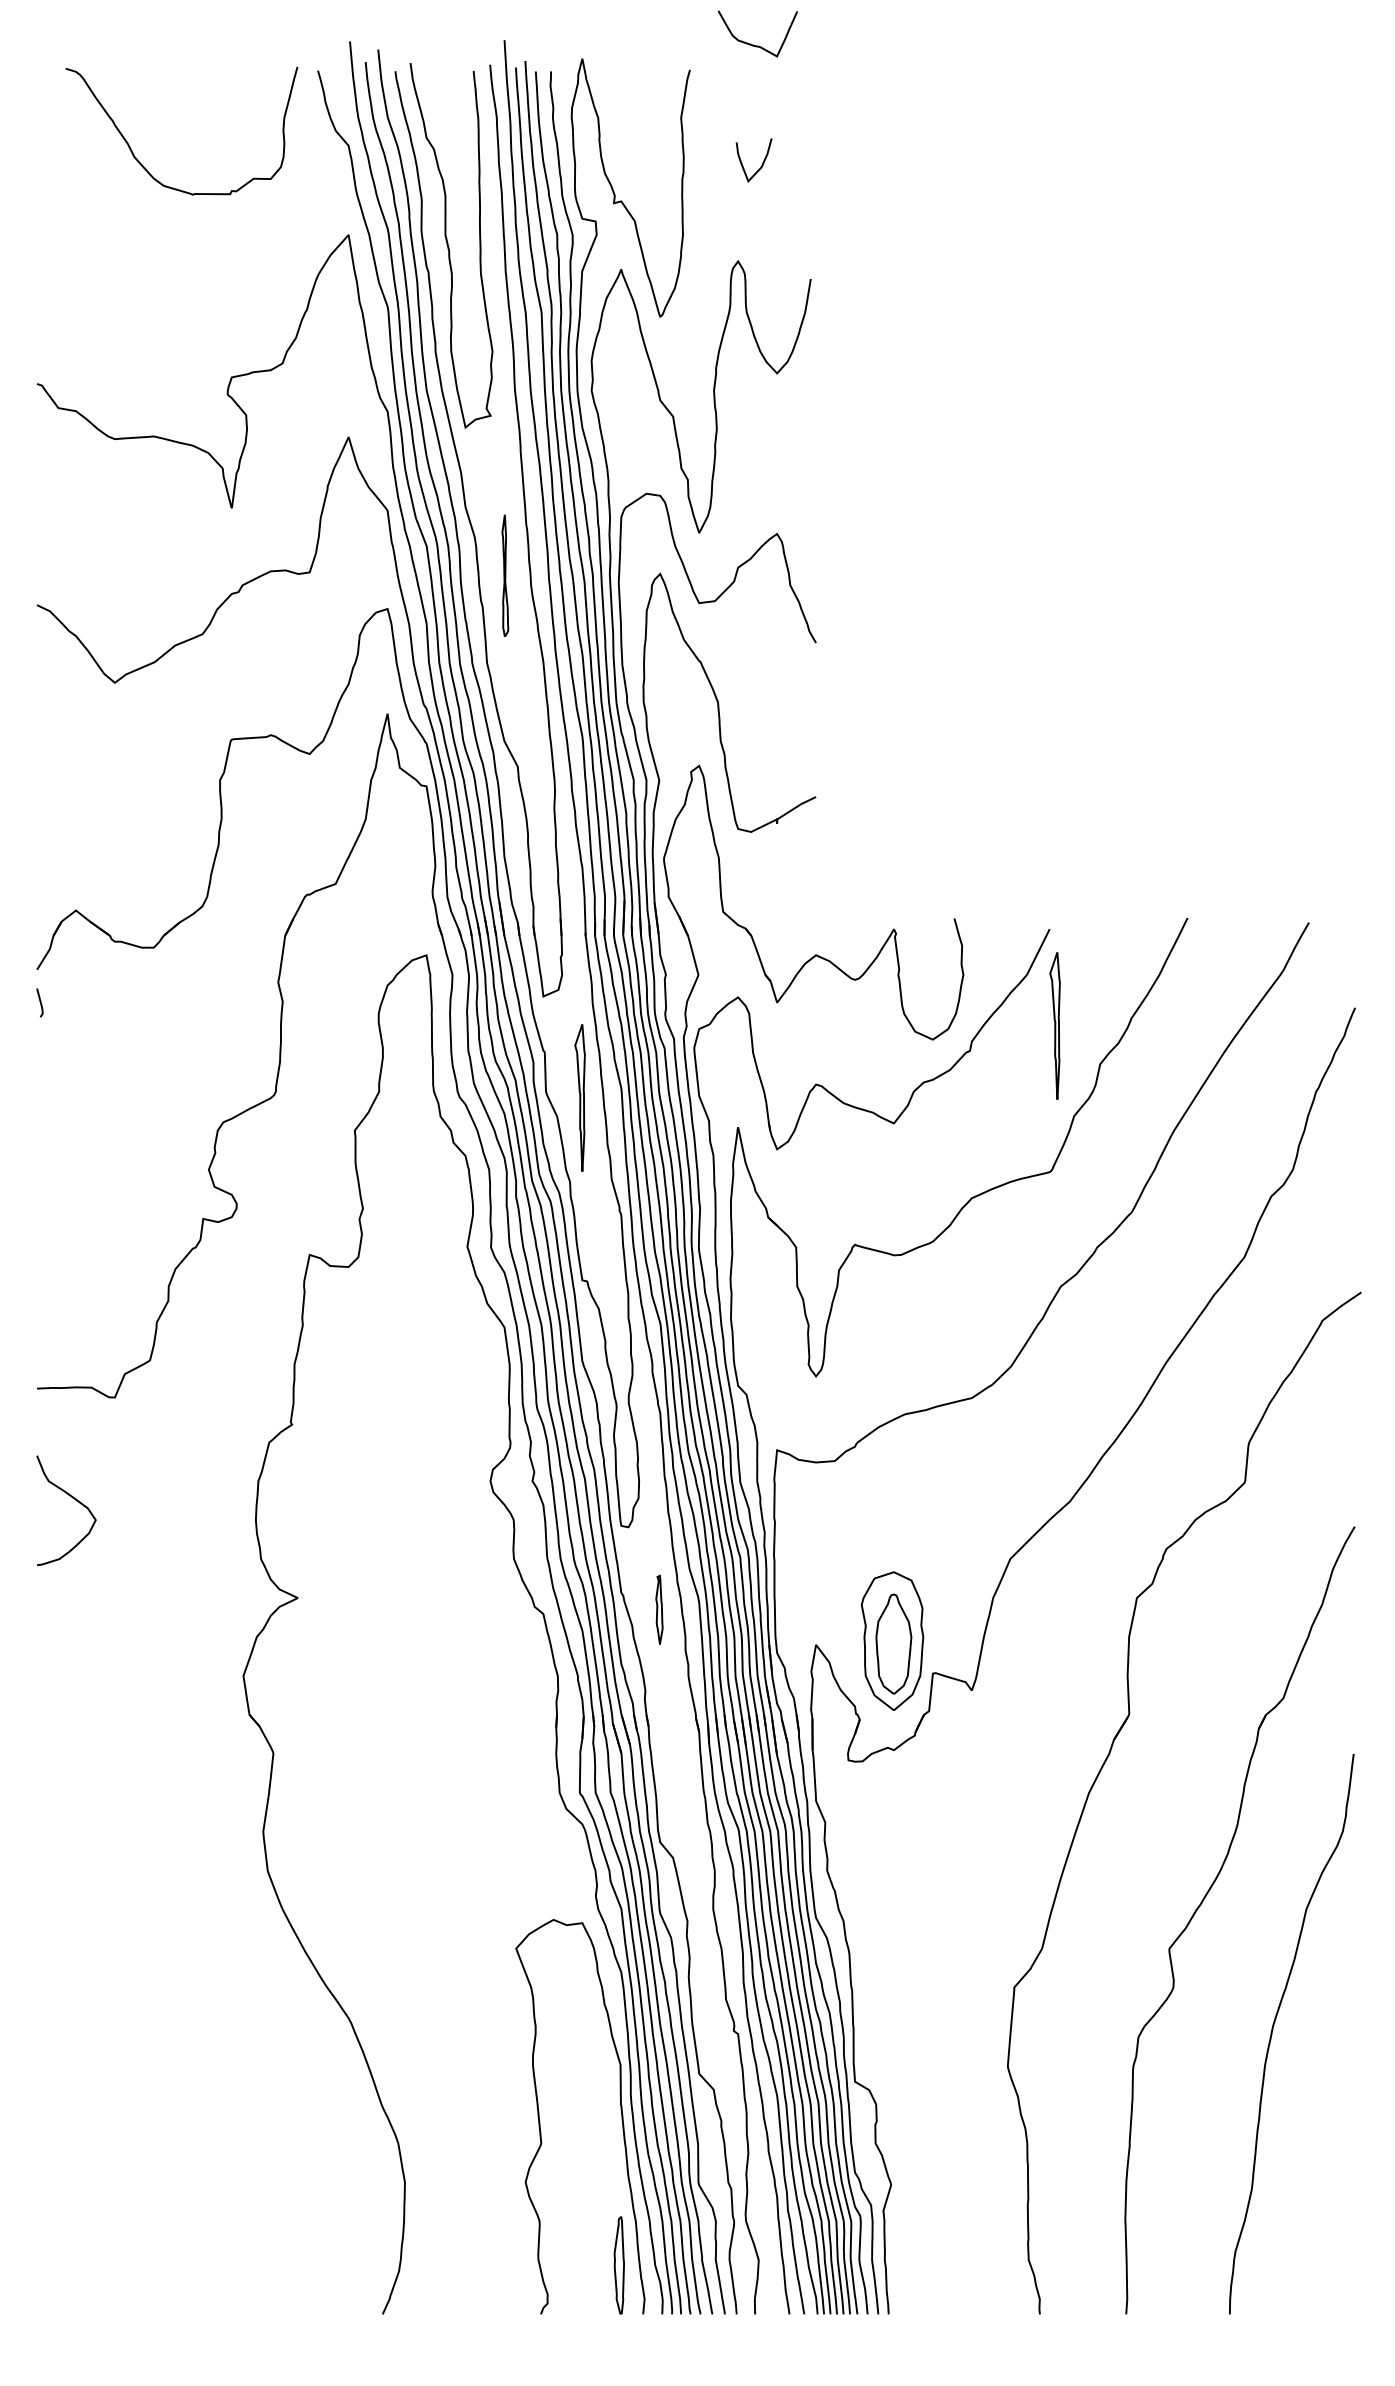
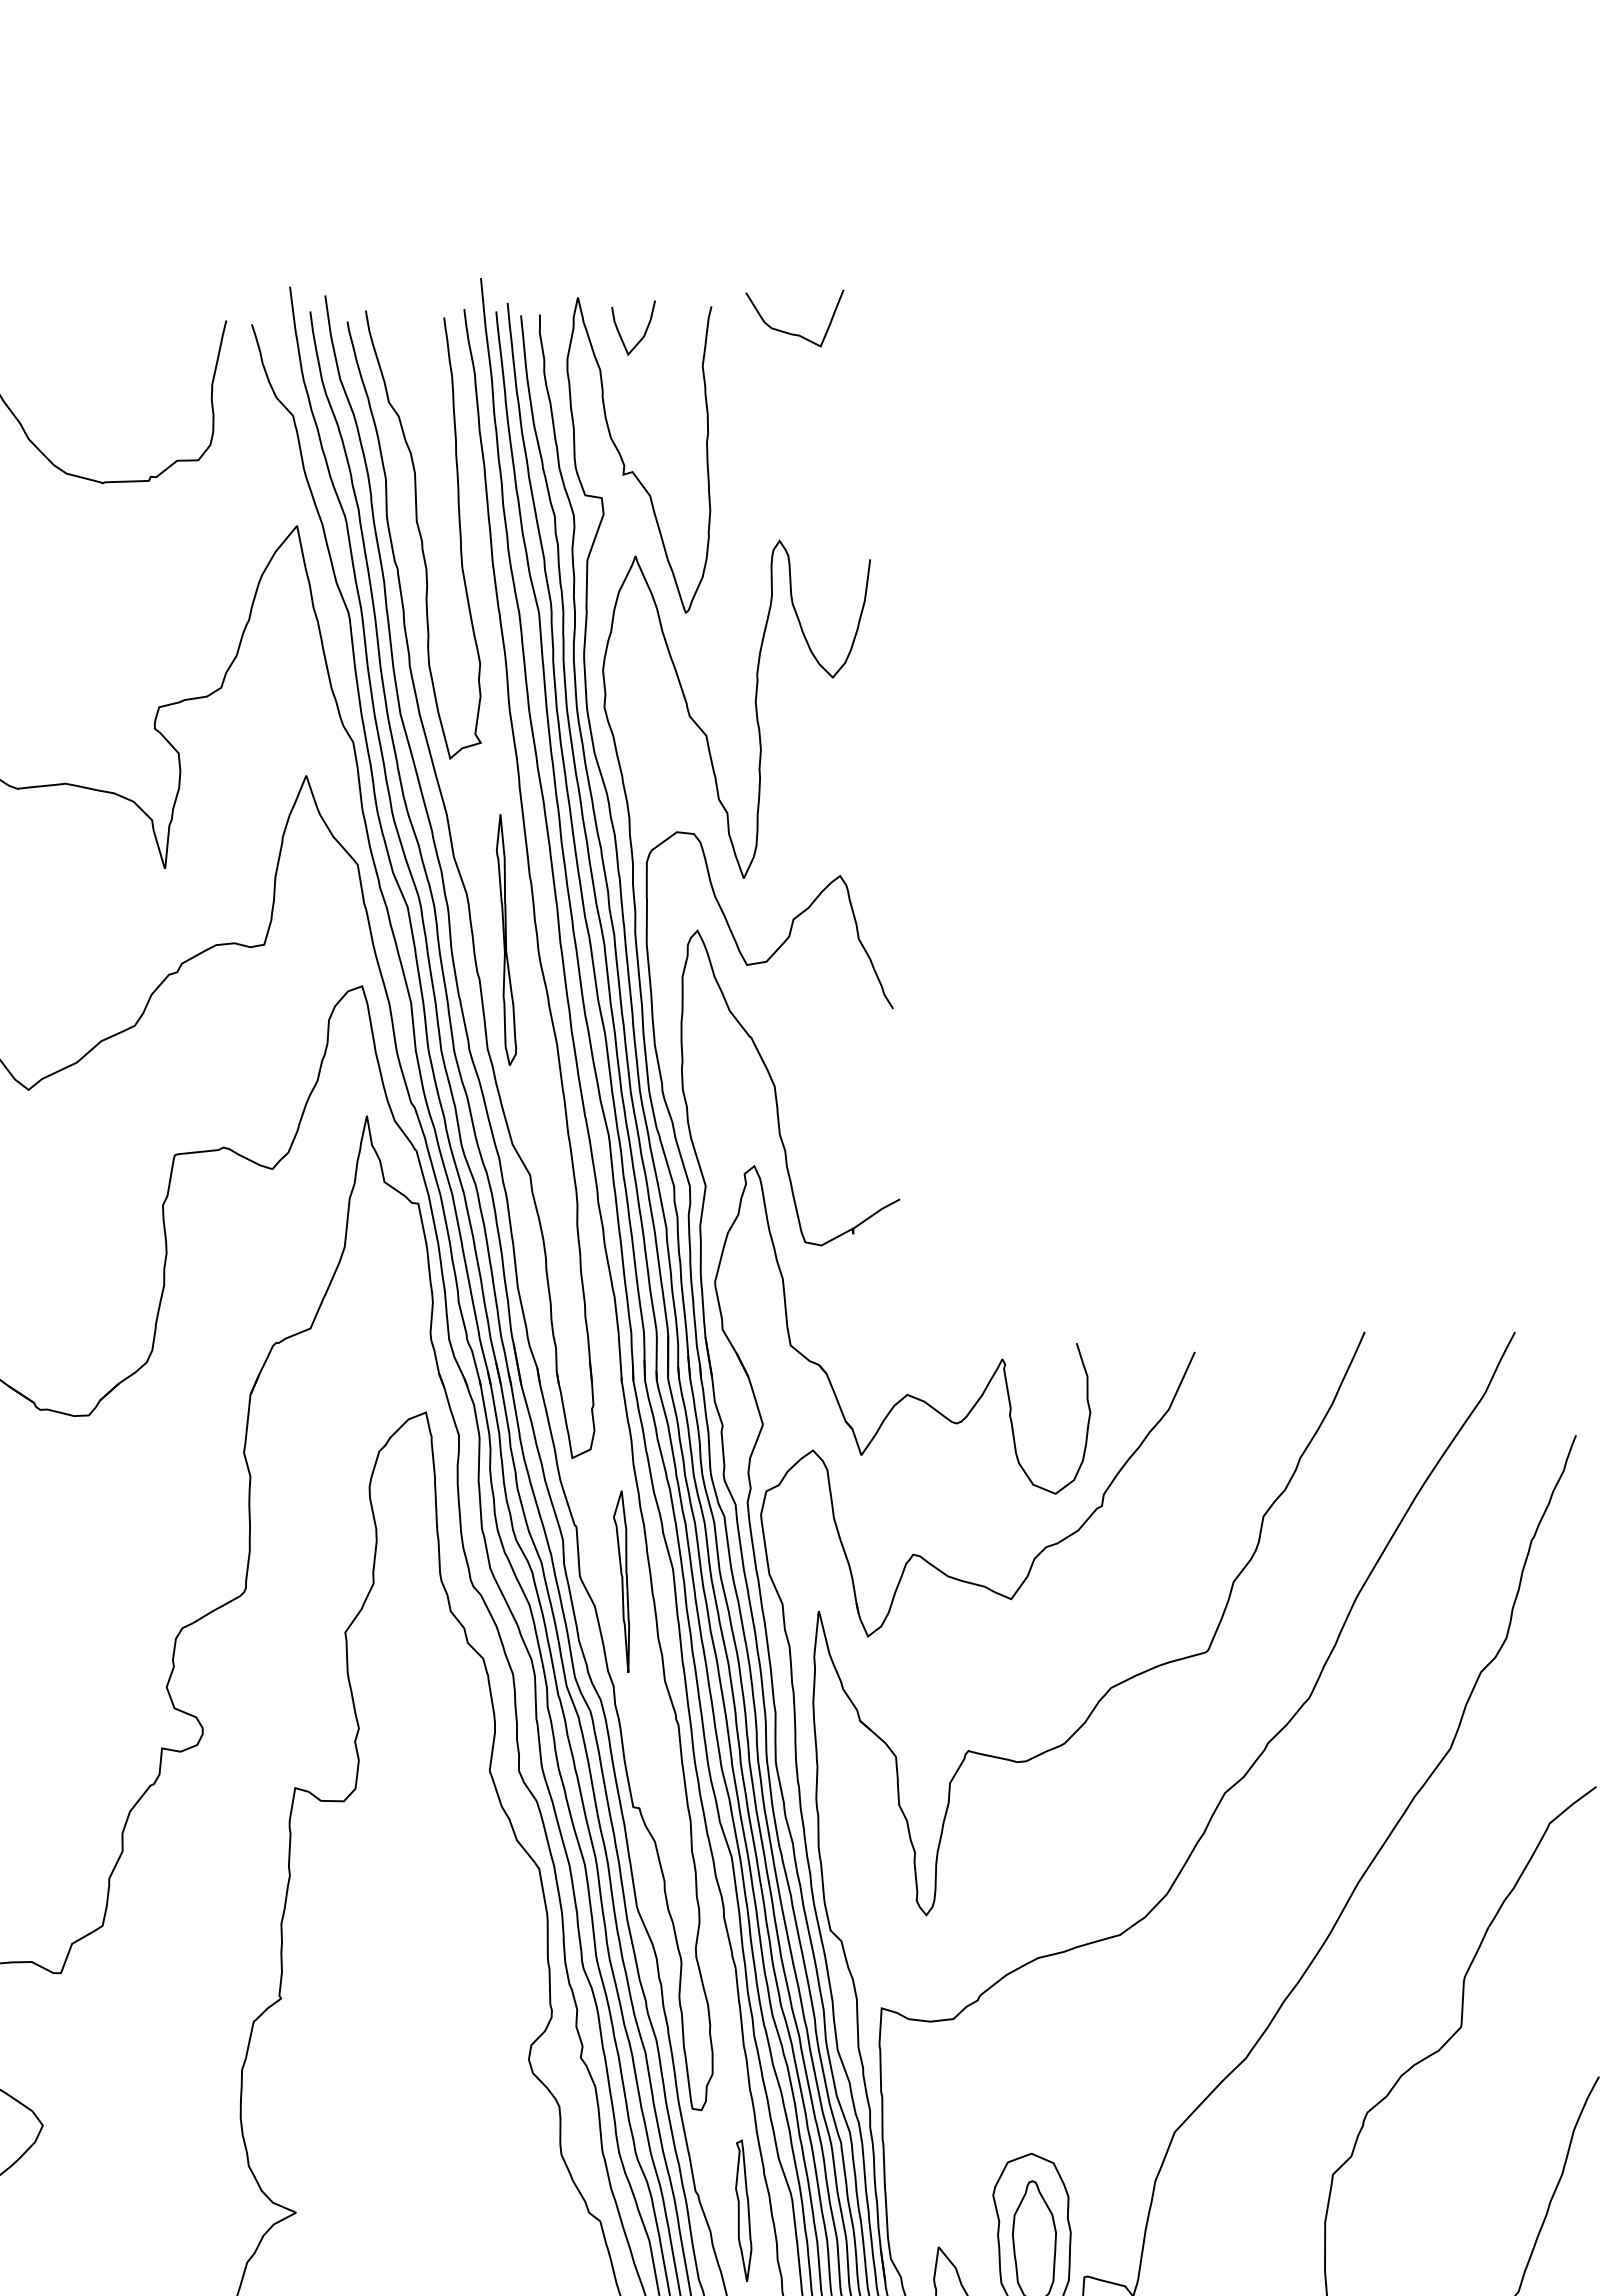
curve: (753, 44) -> (791, 332), moved
curve: (761, 164) -> (643, 333), moved
part: (505, 575) -> (506, 939), size x1.67
part: (1054, 1025) -> (1205, 1470), removed
part: (659, 1609) -> (743, 2210), size x1.67

